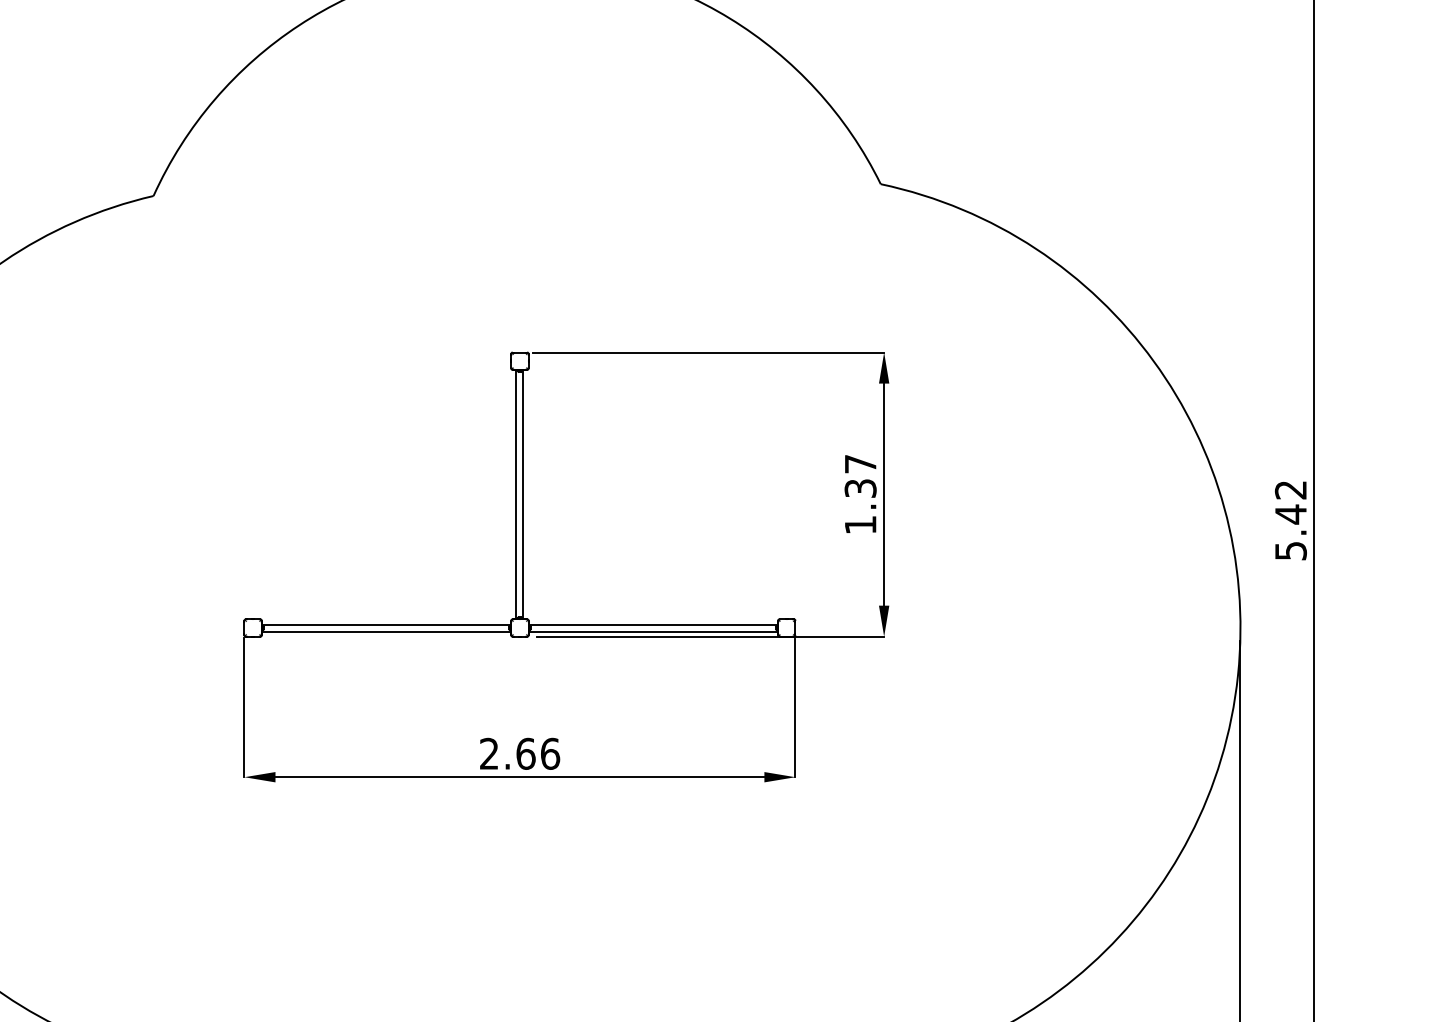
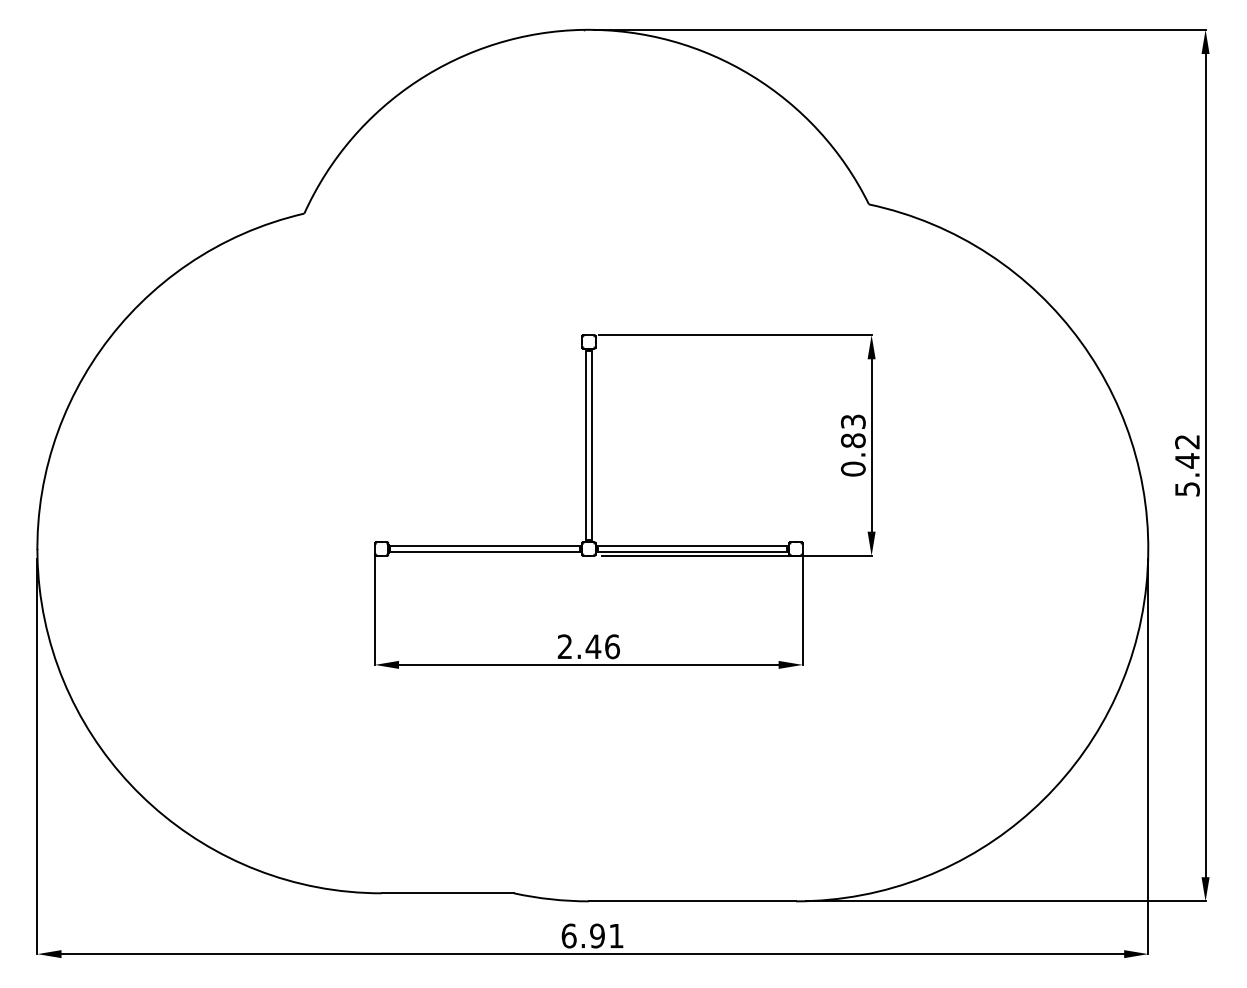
text: (859, 494) -> (852, 445), 1.37 -> 0.83
text: (525, 753) -> (593, 646), 2.66 -> 2.46

